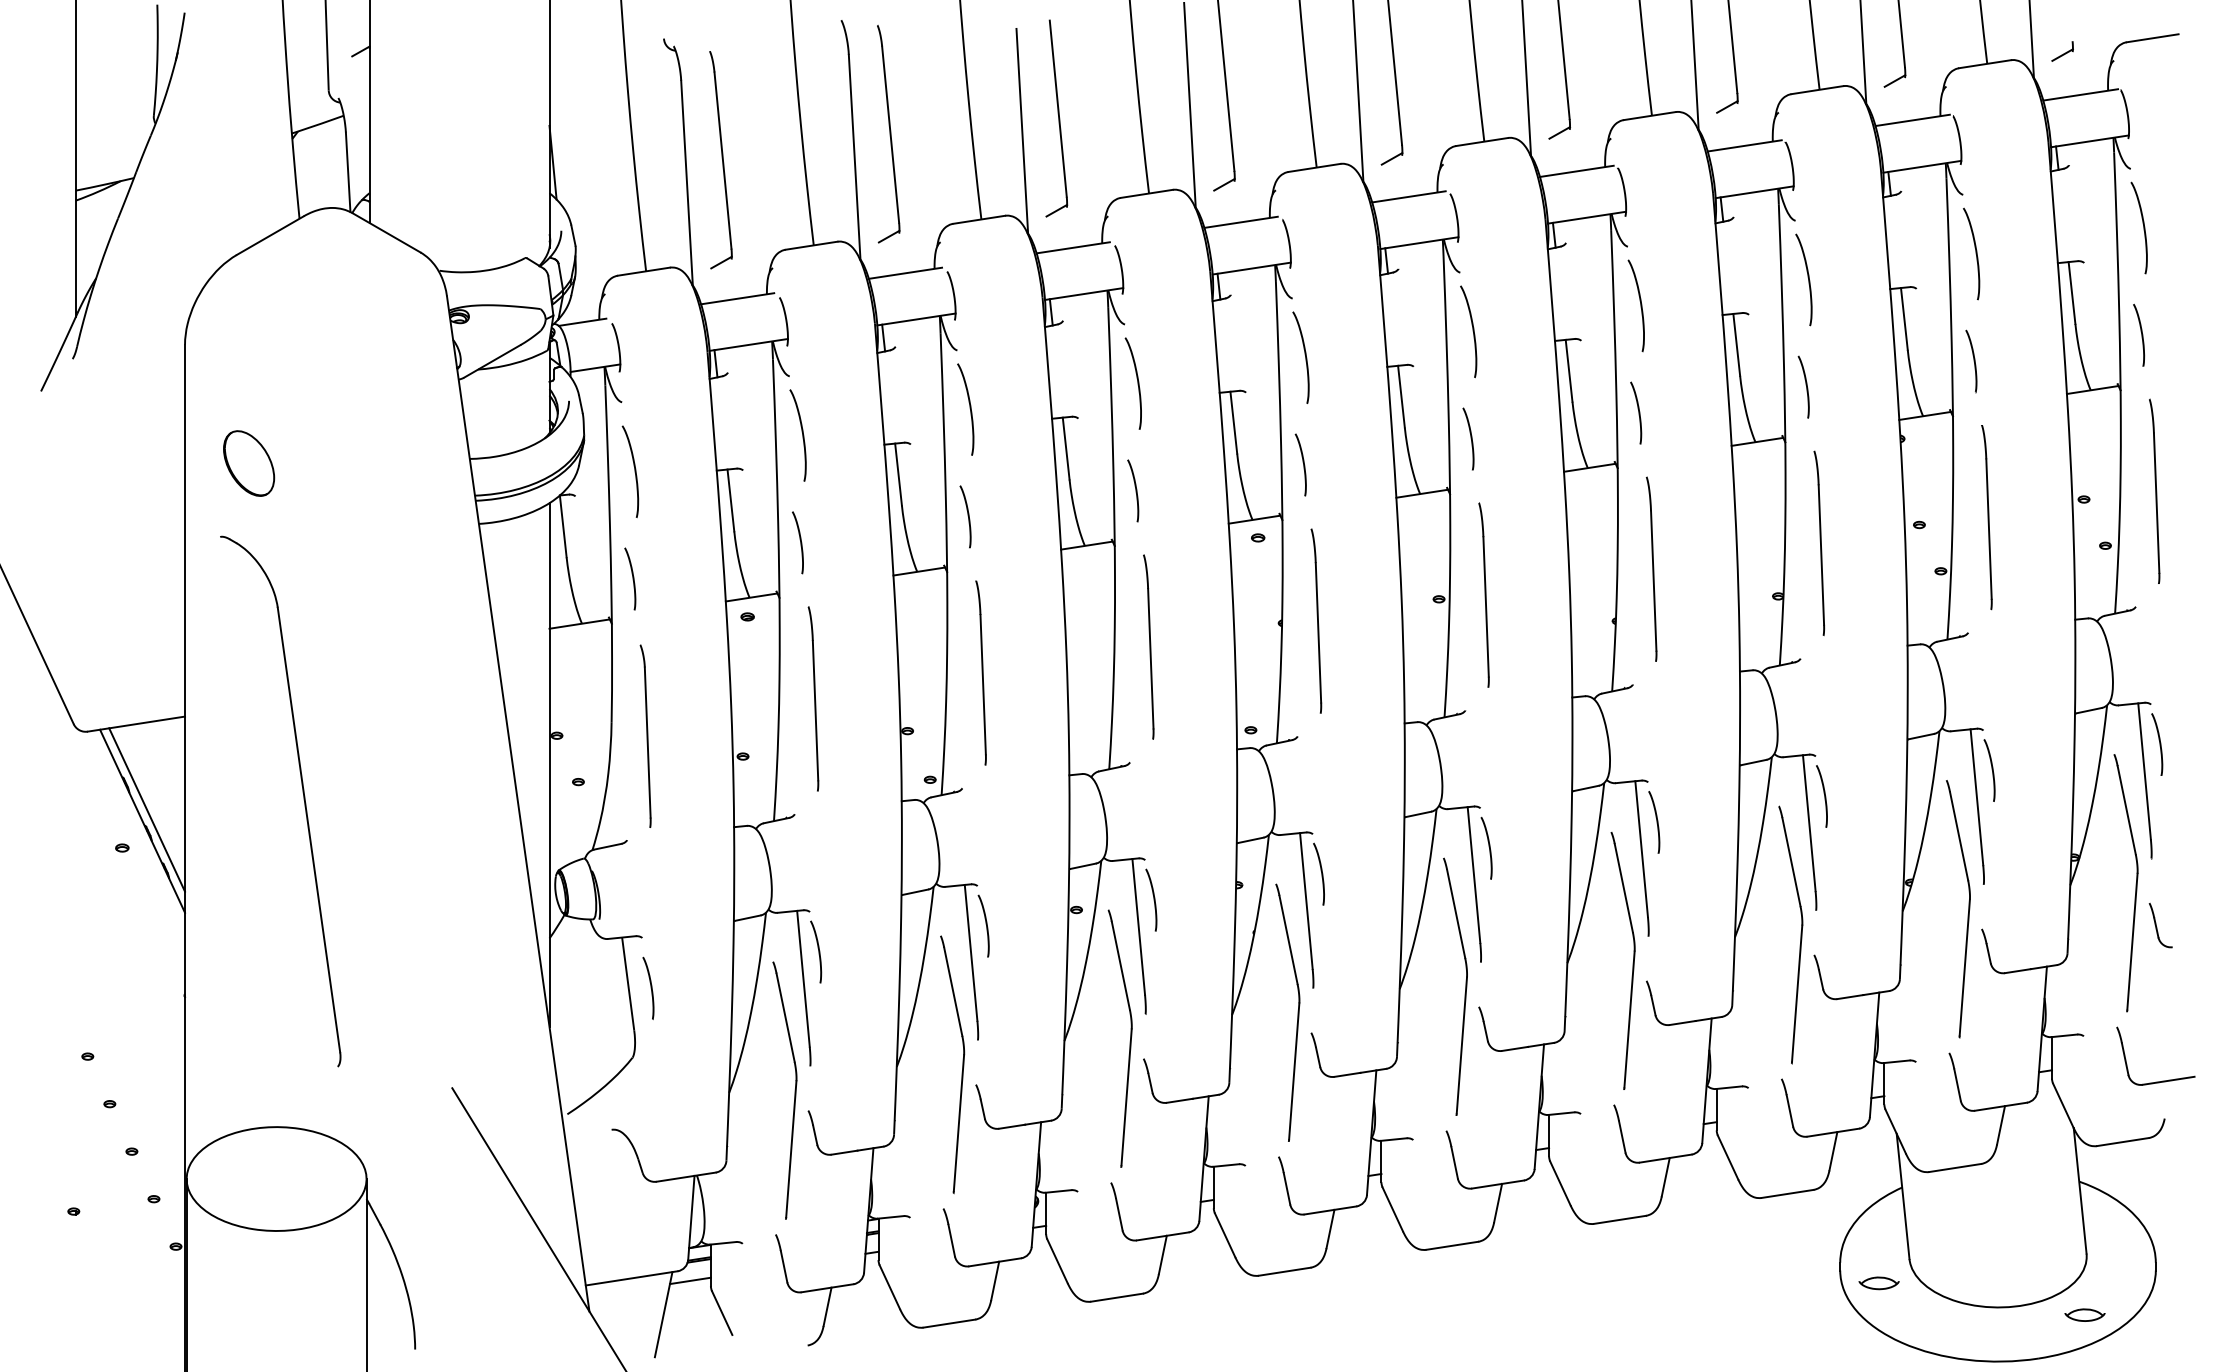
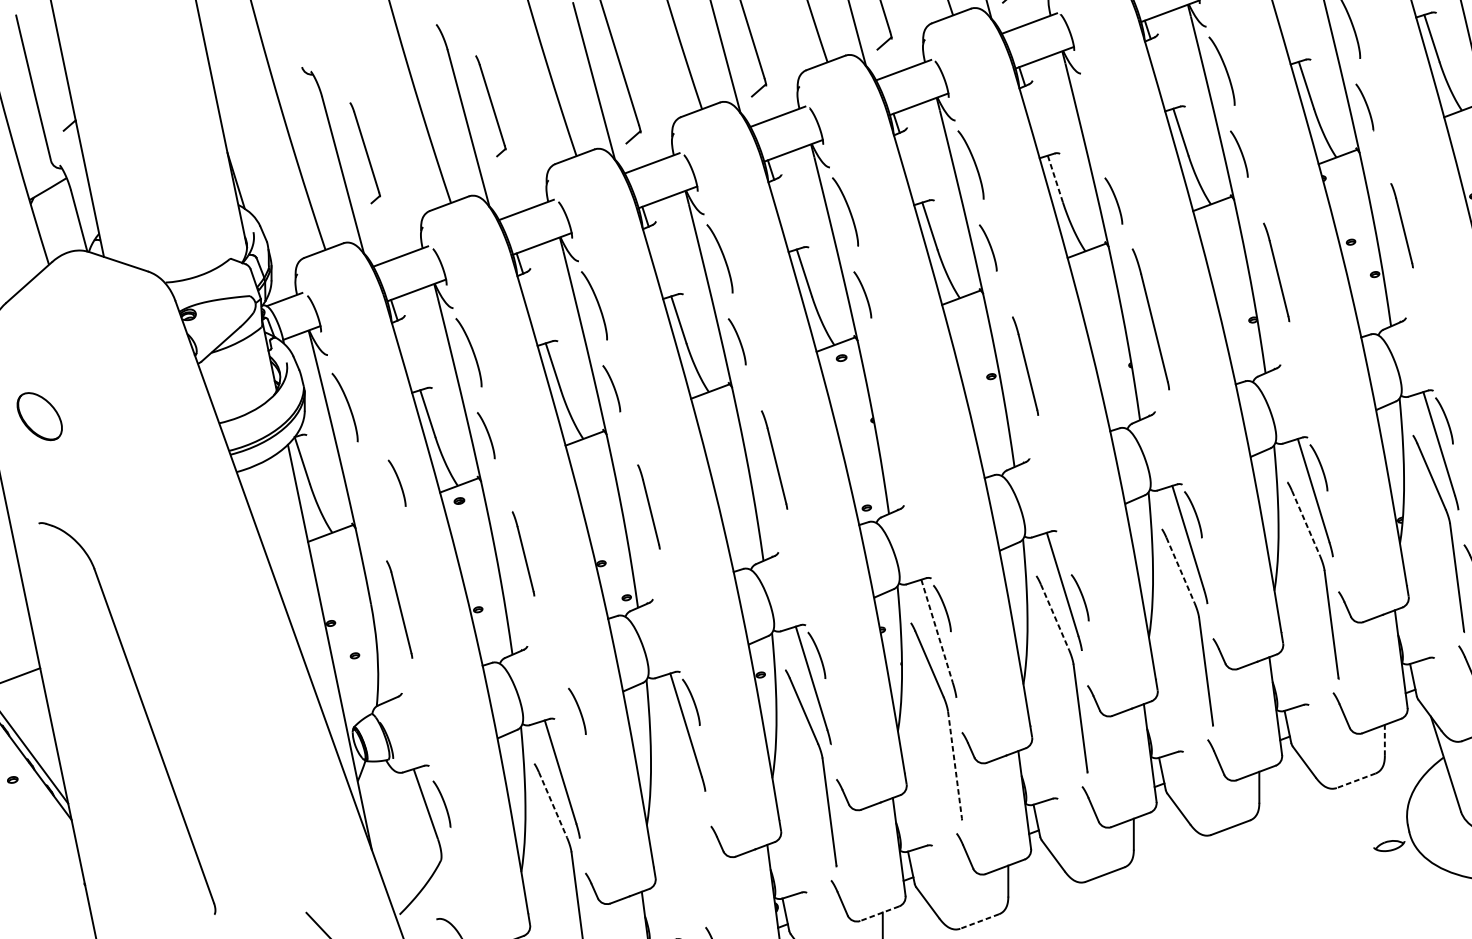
part: (888, 134) -> (491, 105), size x0.6
part: (720, 160) -> (365, 152), size x0.6
curve: (1640, 305) -> (1100, 117), removed
line: (1569, 370) -> (1055, 178), solid -> dashed
part: (249, 463) -> (40, 416), moved
part: (1986, 517) -> (1401, 225), size x0.6
part: (1819, 543) -> (1276, 272), size x0.7
curve: (632, 578) -> (399, 482), moved
part: (1483, 594) -> (1025, 365), size x0.7
part: (1316, 620) -> (900, 412), removed
part: (1148, 646) -> (774, 459), size x0.7
part: (980, 672) -> (648, 506), size x0.6
part: (813, 698) -> (523, 553), size x0.6
part: (645, 735) -> (399, 609), size x0.7
curve: (1488, 847) -> (1081, 596), moved
line: (1791, 862) -> (1306, 523), solid -> dashed
line: (1623, 888) -> (1180, 570), solid -> dashed
line: (1306, 901) -> (937, 631), solid -> dashed
line: (1456, 914) -> (1055, 617), solid -> dashed
curve: (818, 951) -> (579, 710), moved
line: (785, 1018) -> (553, 805), solid -> dashed
part: (962, 1064) -> (697, 812), removed
line: (1294, 1071) -> (955, 765), solid -> dashed
line: (1833, 1151) -> (1384, 740), solid -> dashed
line: (1787, 1194) -> (1356, 781), solid -> dashed
line: (1162, 1236) -> (879, 913), solid -> dashed
line: (1284, 1271) -> (979, 921), solid -> dashed
part: (1878, 1283) -> (1389, 846), moved

